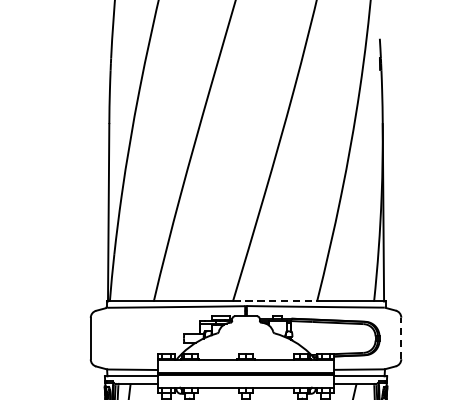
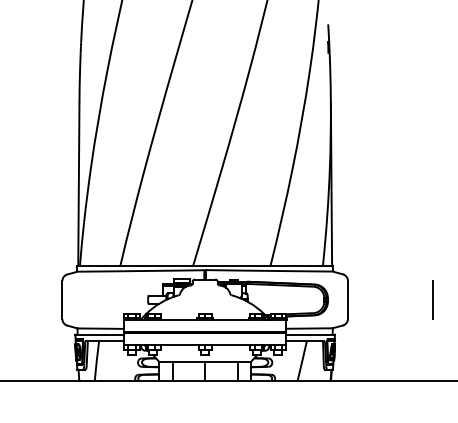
line: (274, 301) -> (231, 265), dashed -> solid
line: (400, 338) -> (347, 299), dashed -> solid

